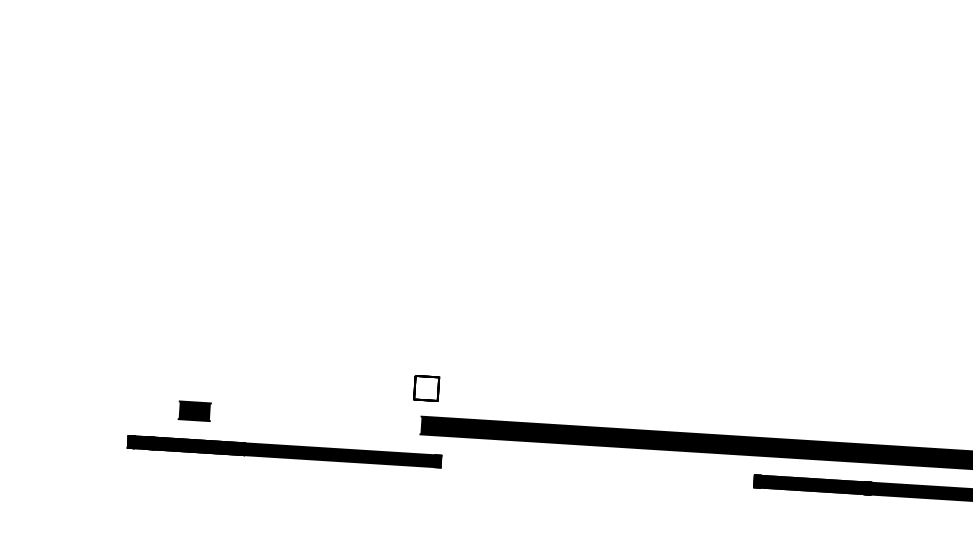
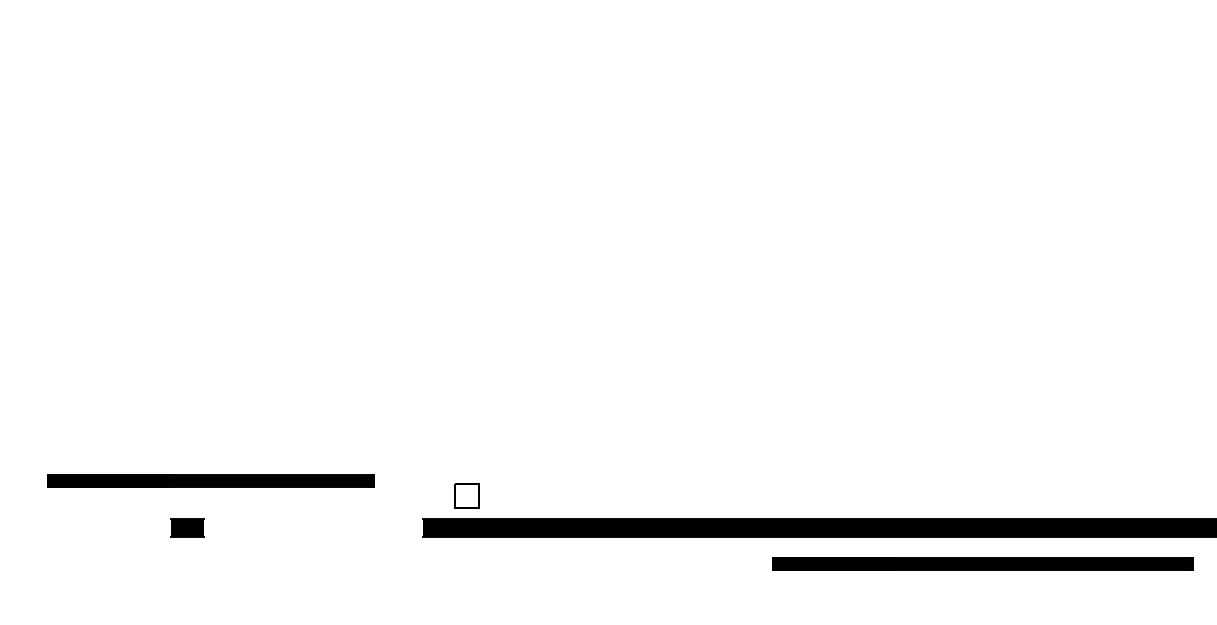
part: (426, 388) -> (466, 495), moved
part: (283, 451) -> (210, 480), moved

